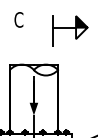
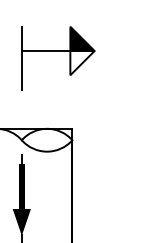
part: (70, 30) -> (58, 57), moved

